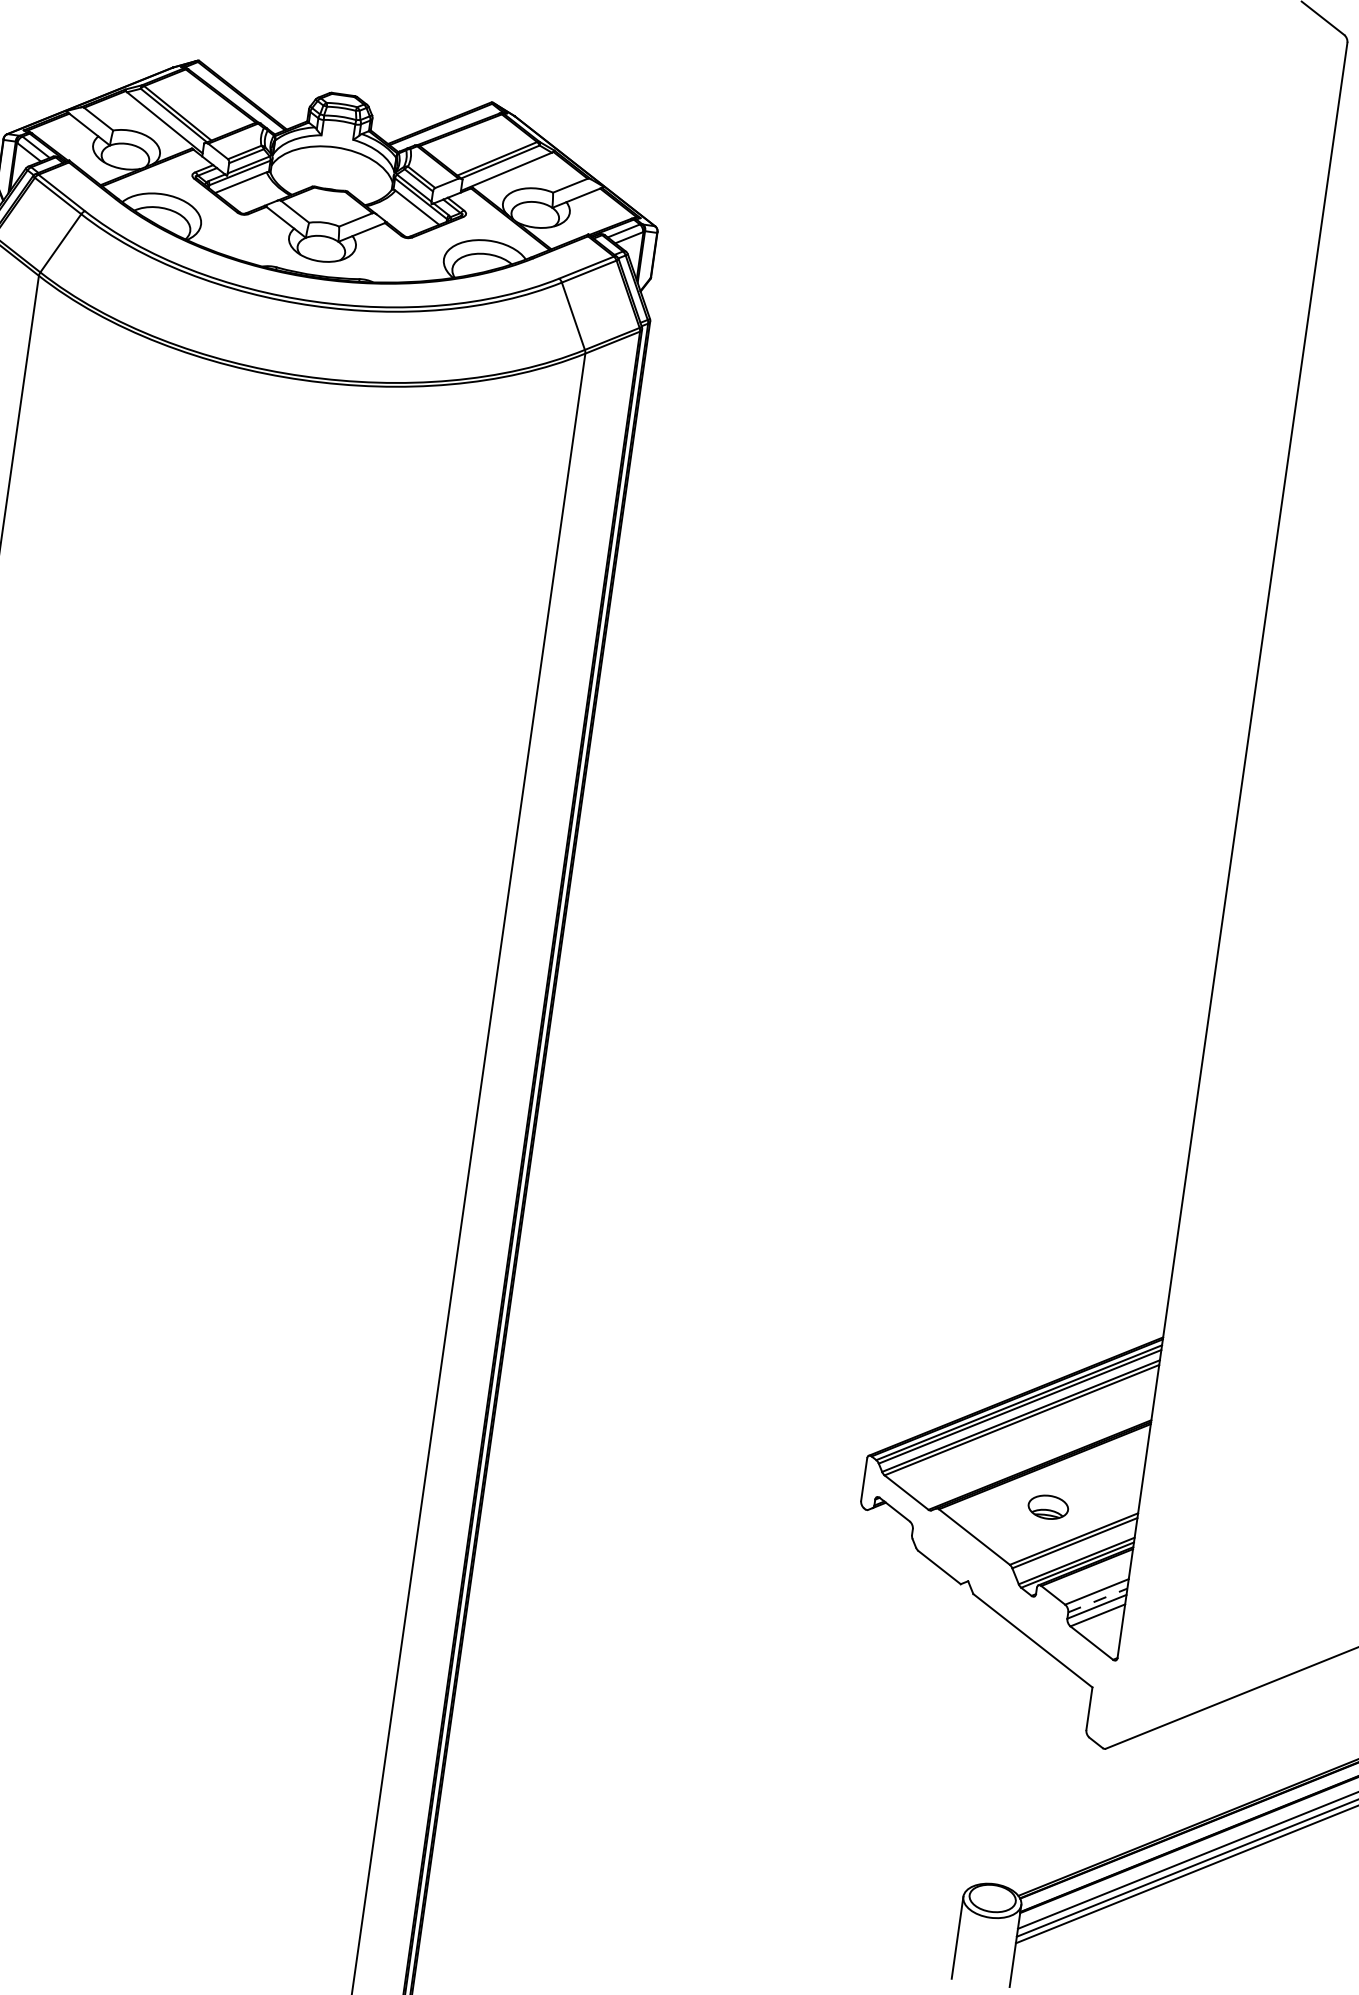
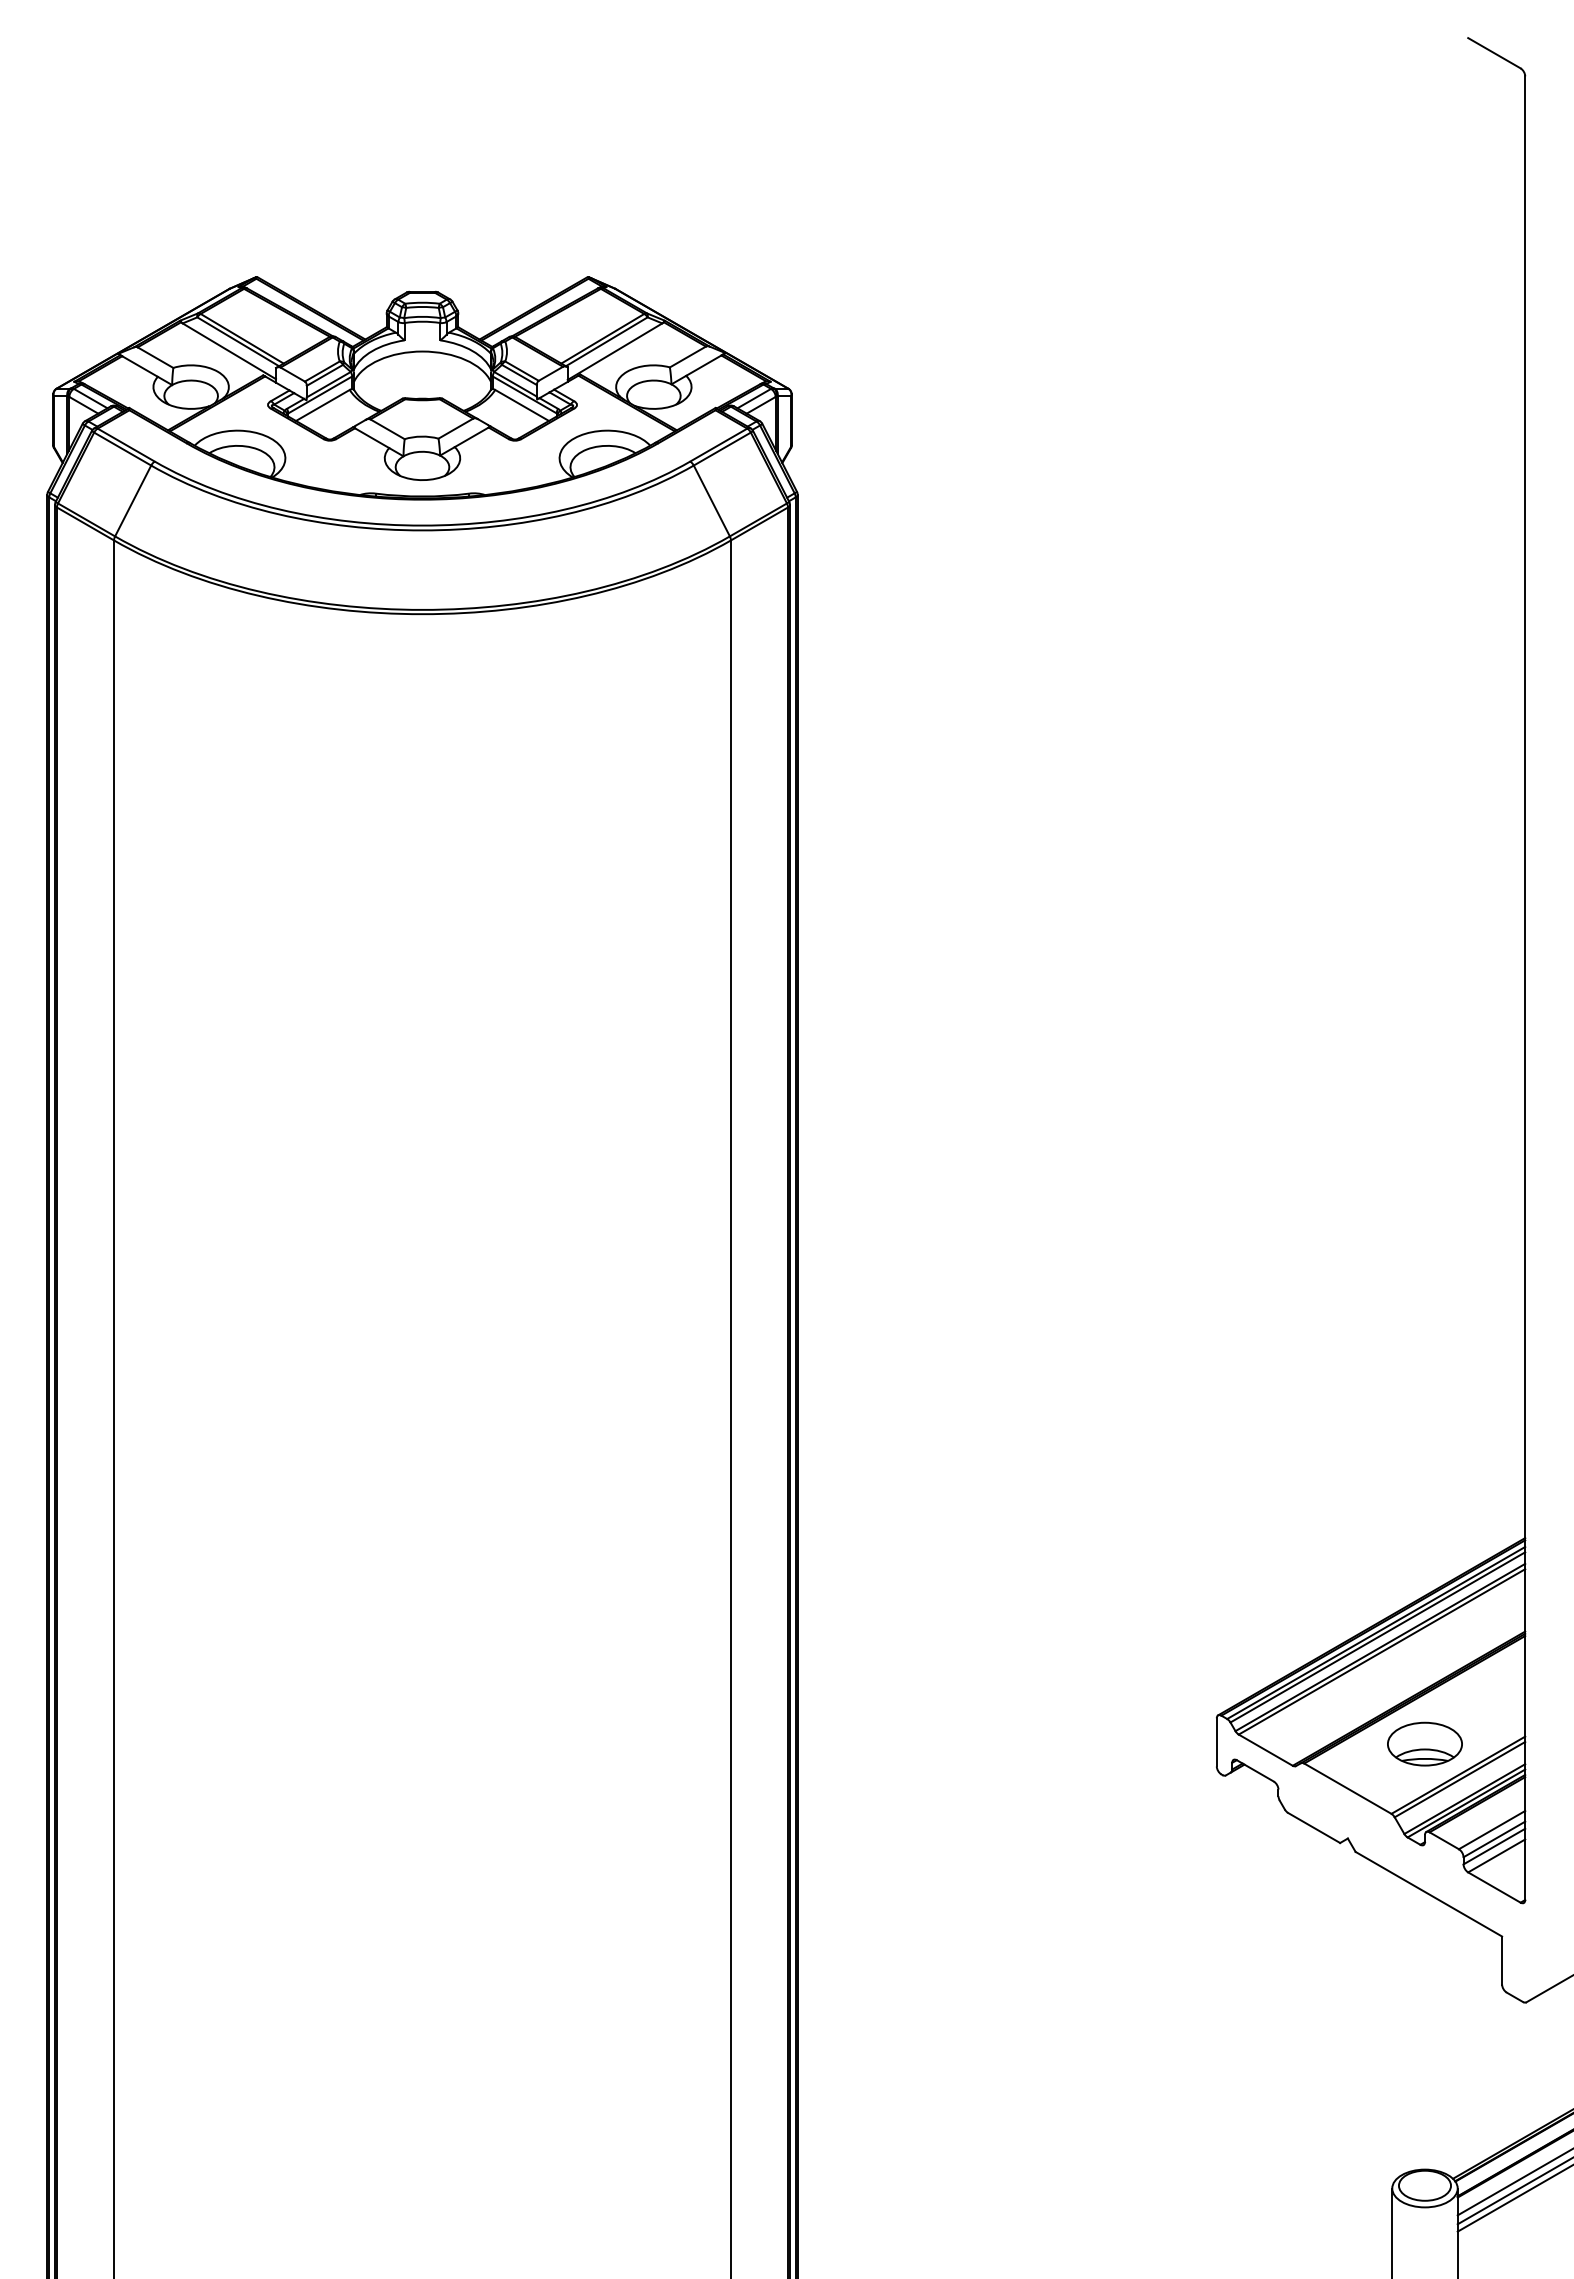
part: (1048, 1506) -> (1424, 1743), size x1.67
line: (1097, 1600) -> (1494, 1839), dashed -> solid

